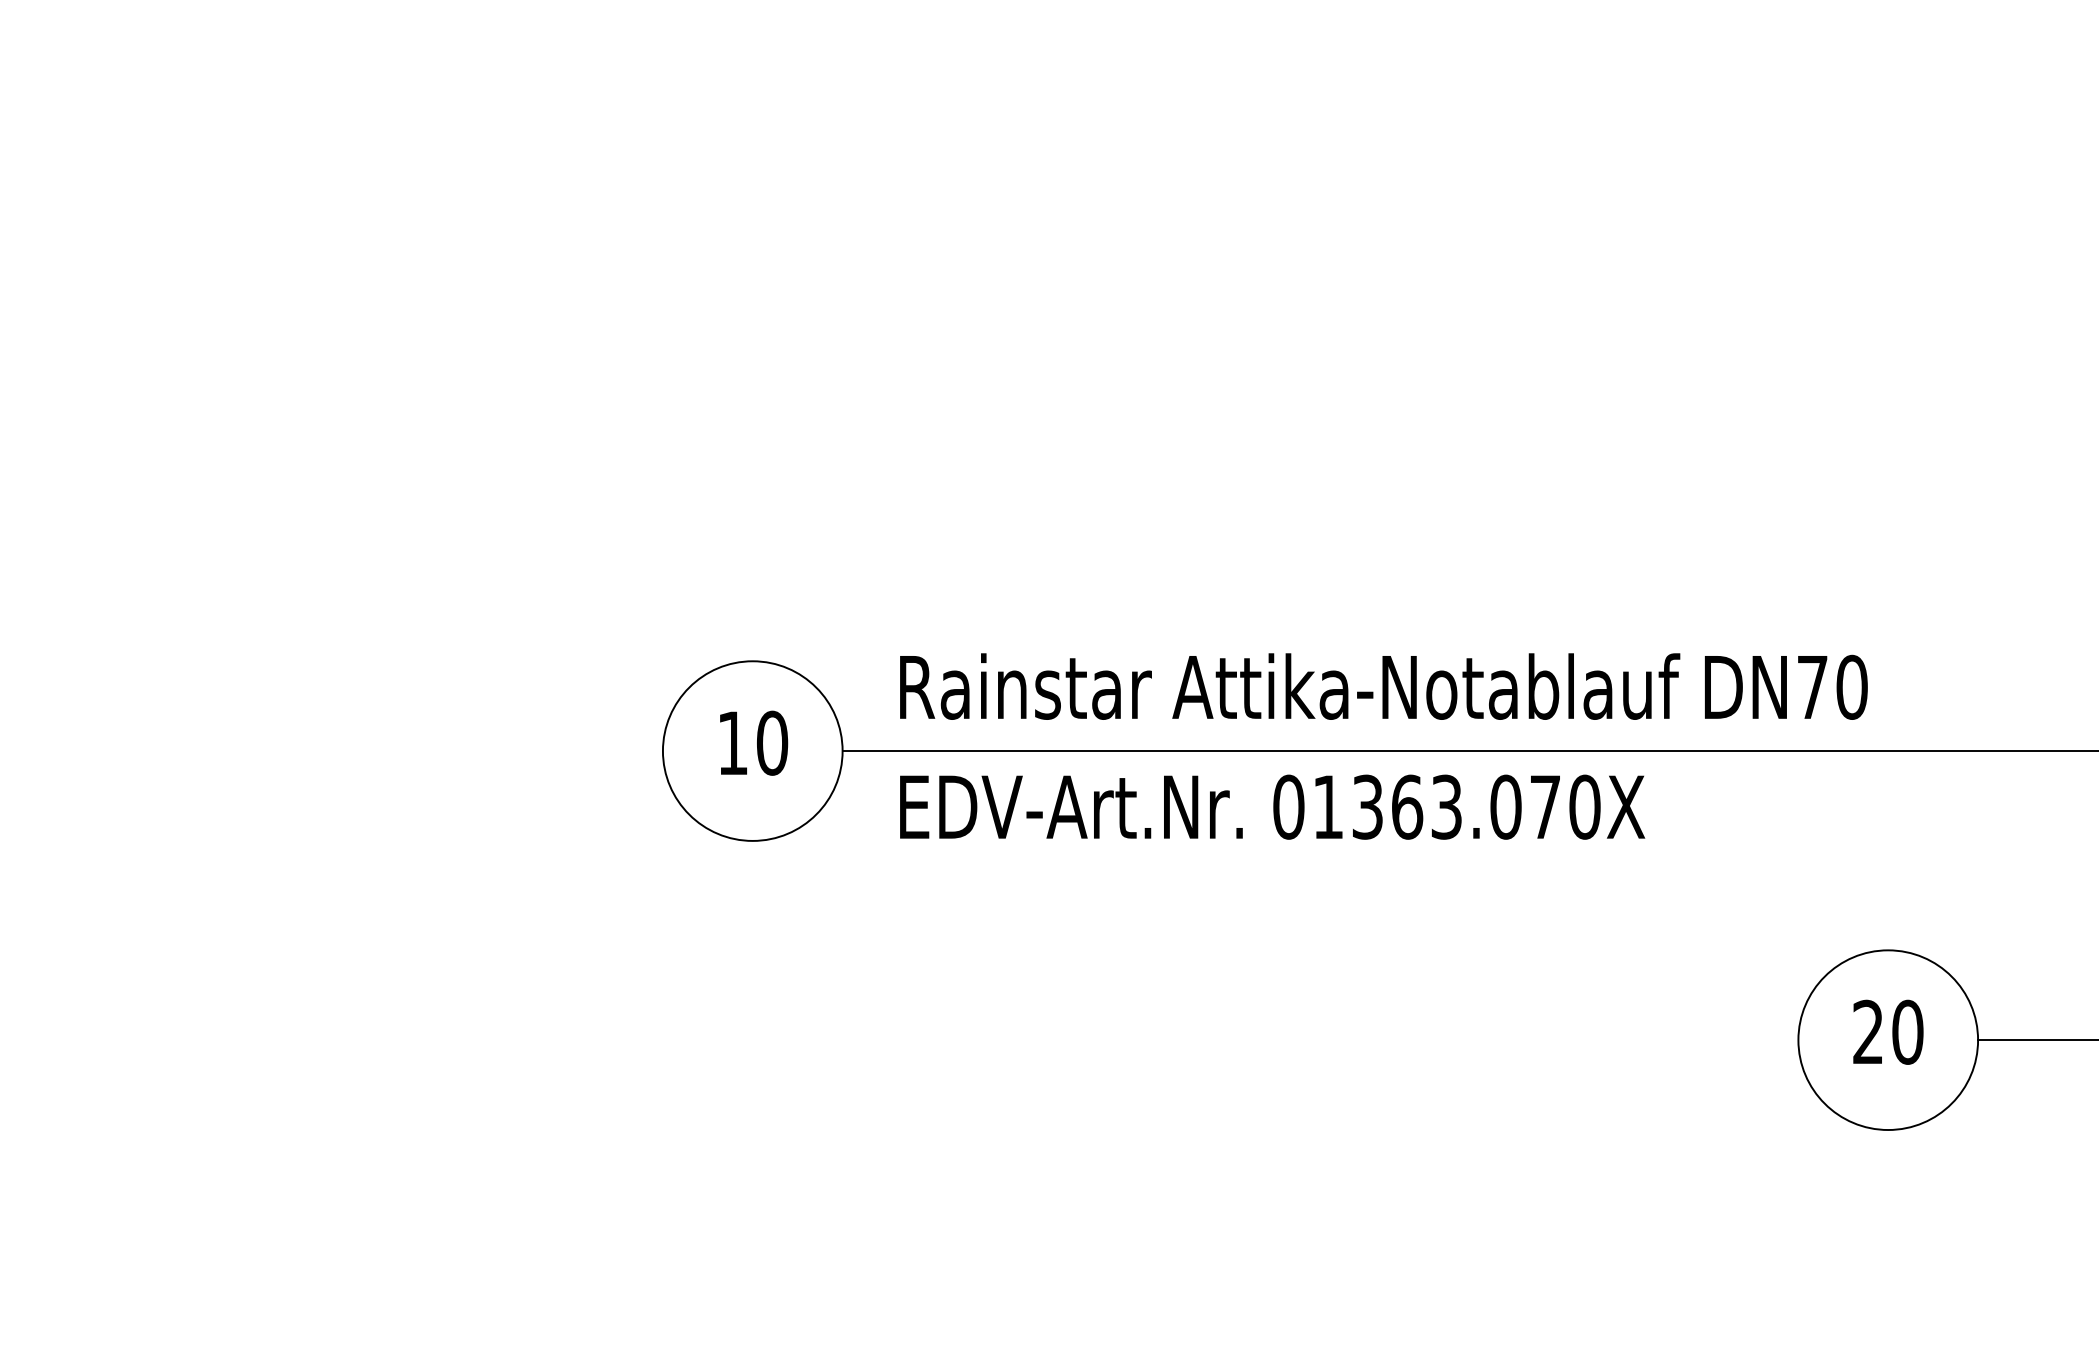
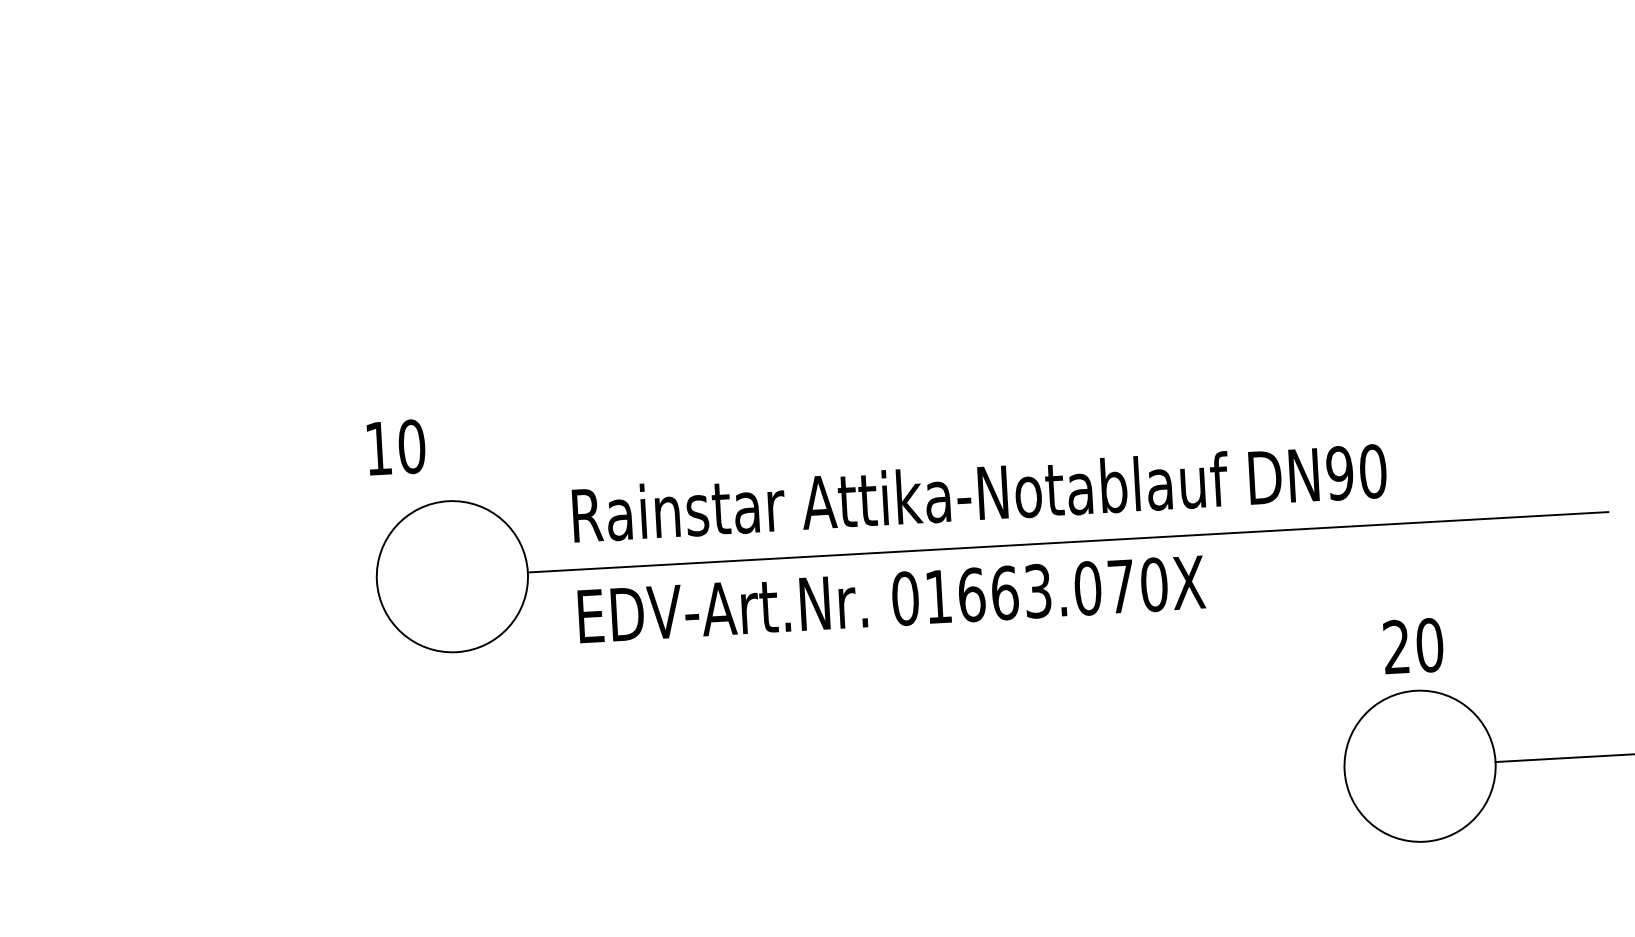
text: (1812, 686) -> (1339, 472), DN70 -> DN90
text: (754, 742) -> (396, 446), moved
text: (1367, 806) -> (971, 594), 01363.070X -> 01663.070X
text: (1888, 1031) -> (1413, 645), moved

